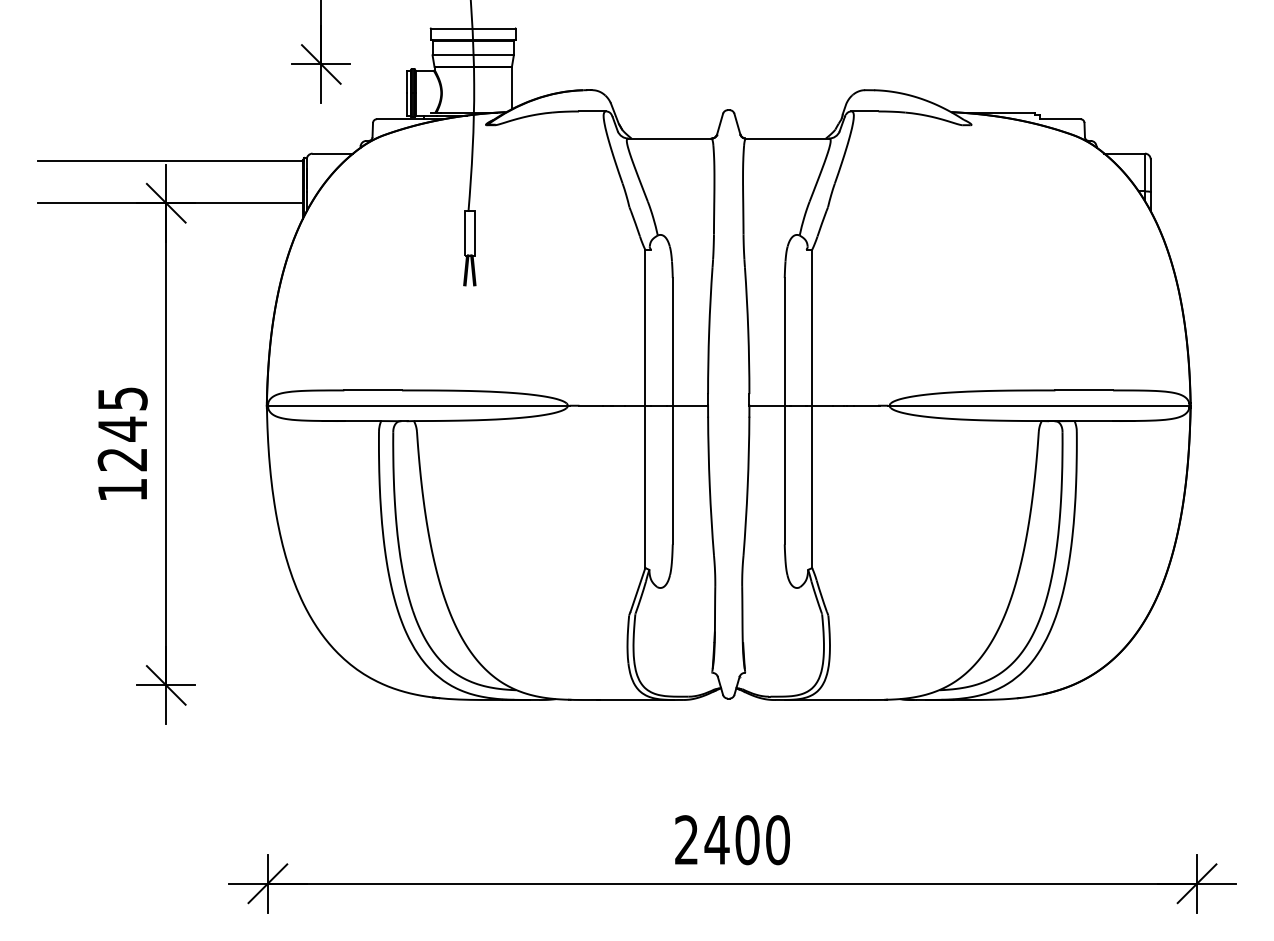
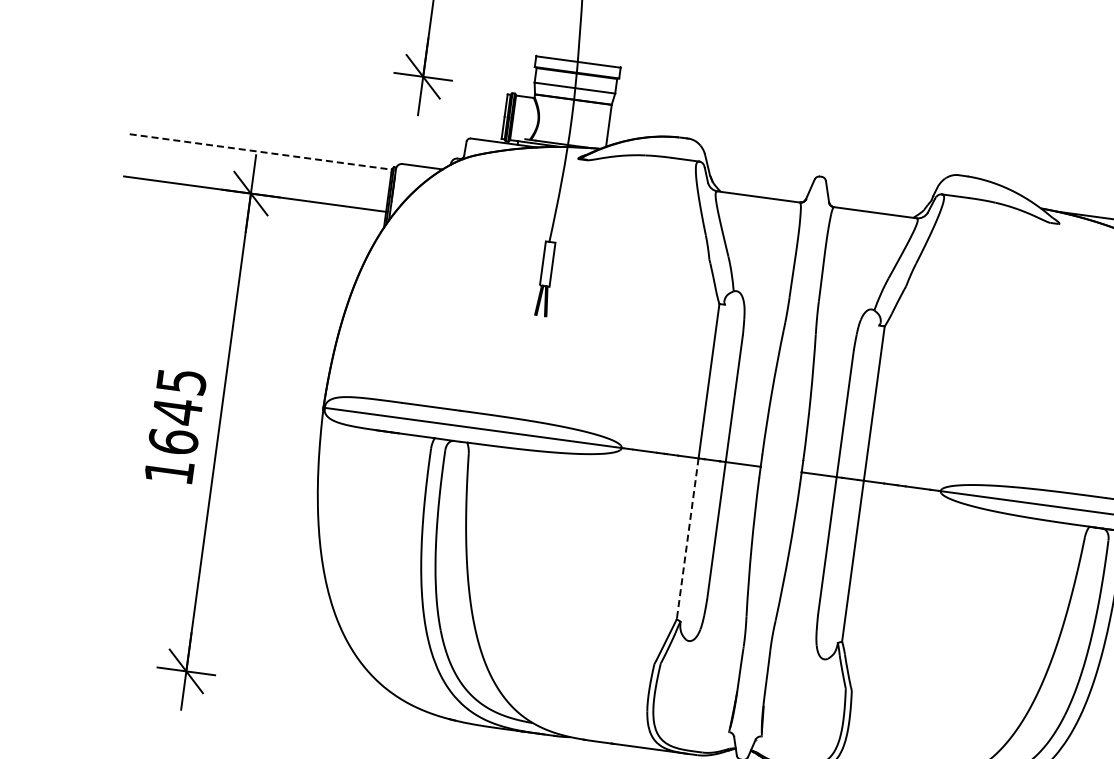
line: (170, 160) -> (260, 151), solid -> dashed
text: (122, 459) -> (173, 441), 1245 -> 1645
line: (645, 487) -> (687, 539), solid -> dashed

